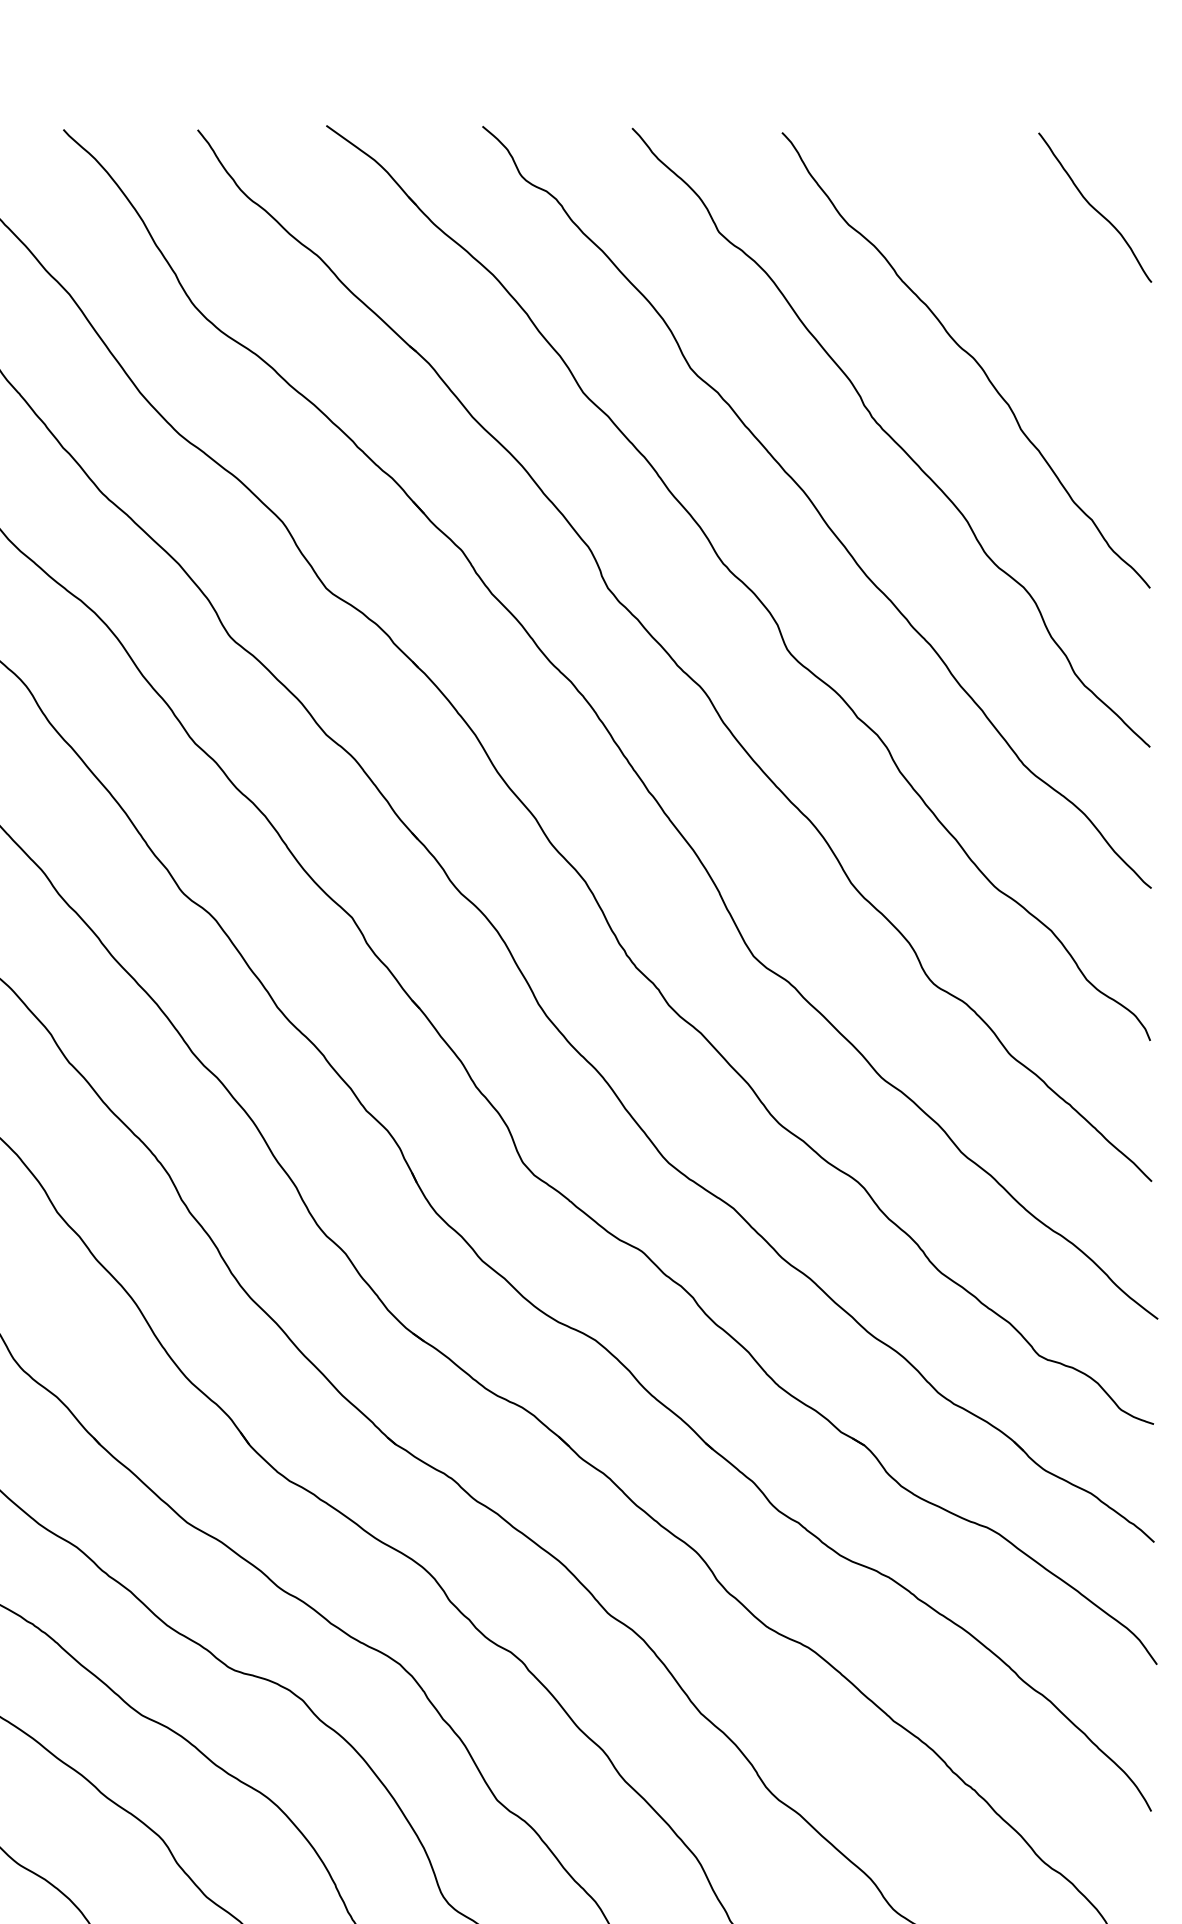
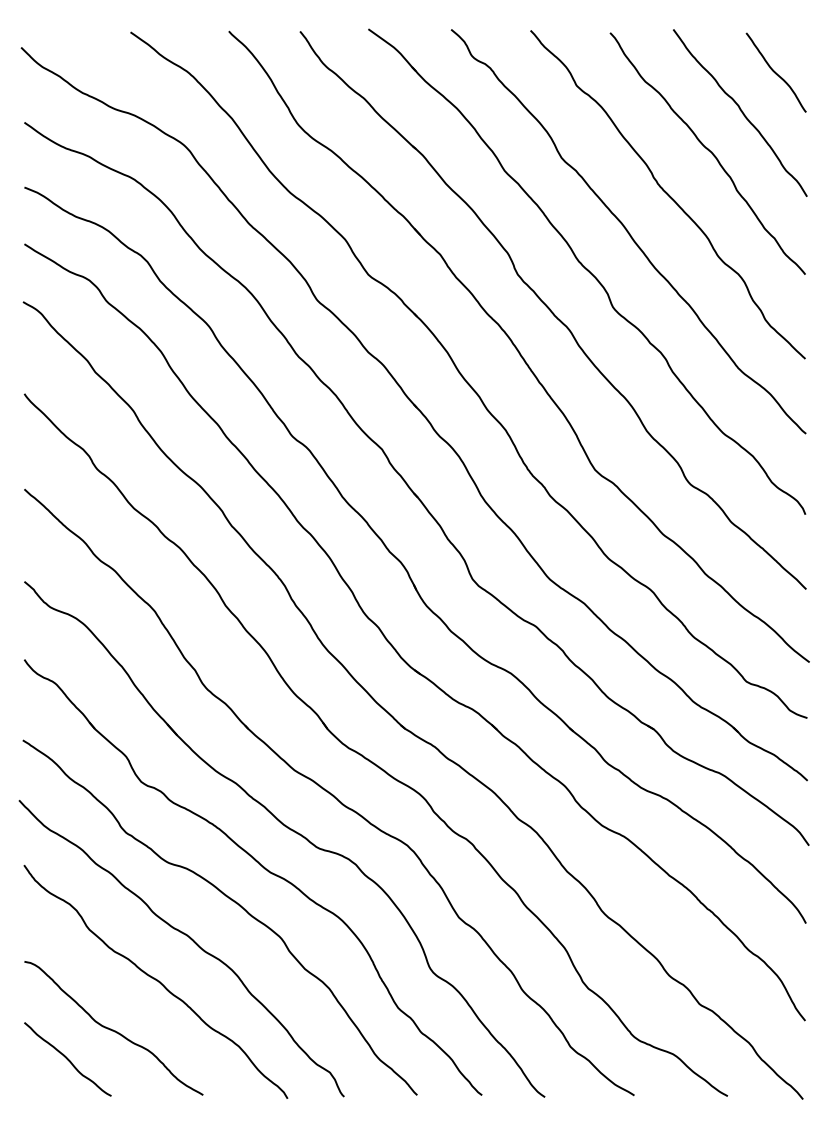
curve: (1027, 280) -> (740, 111), added

